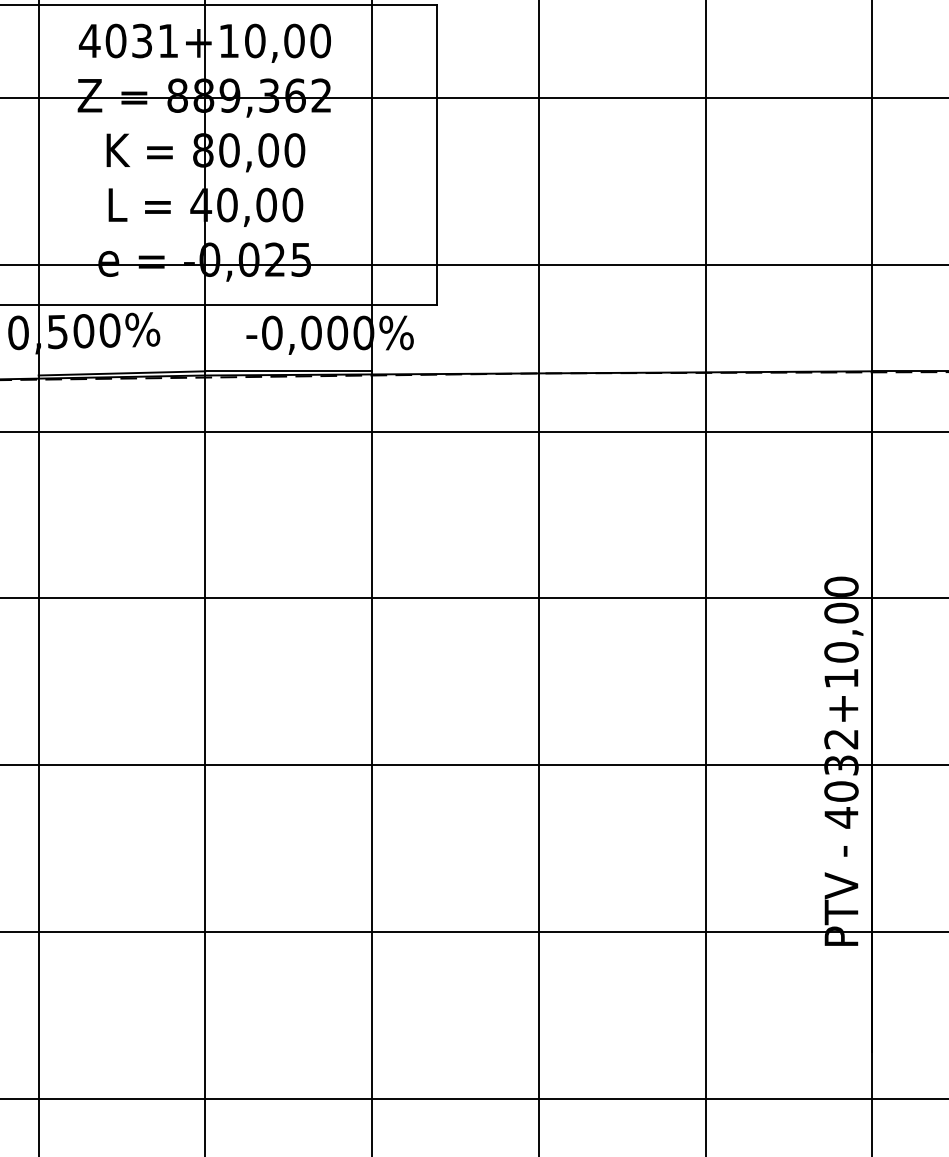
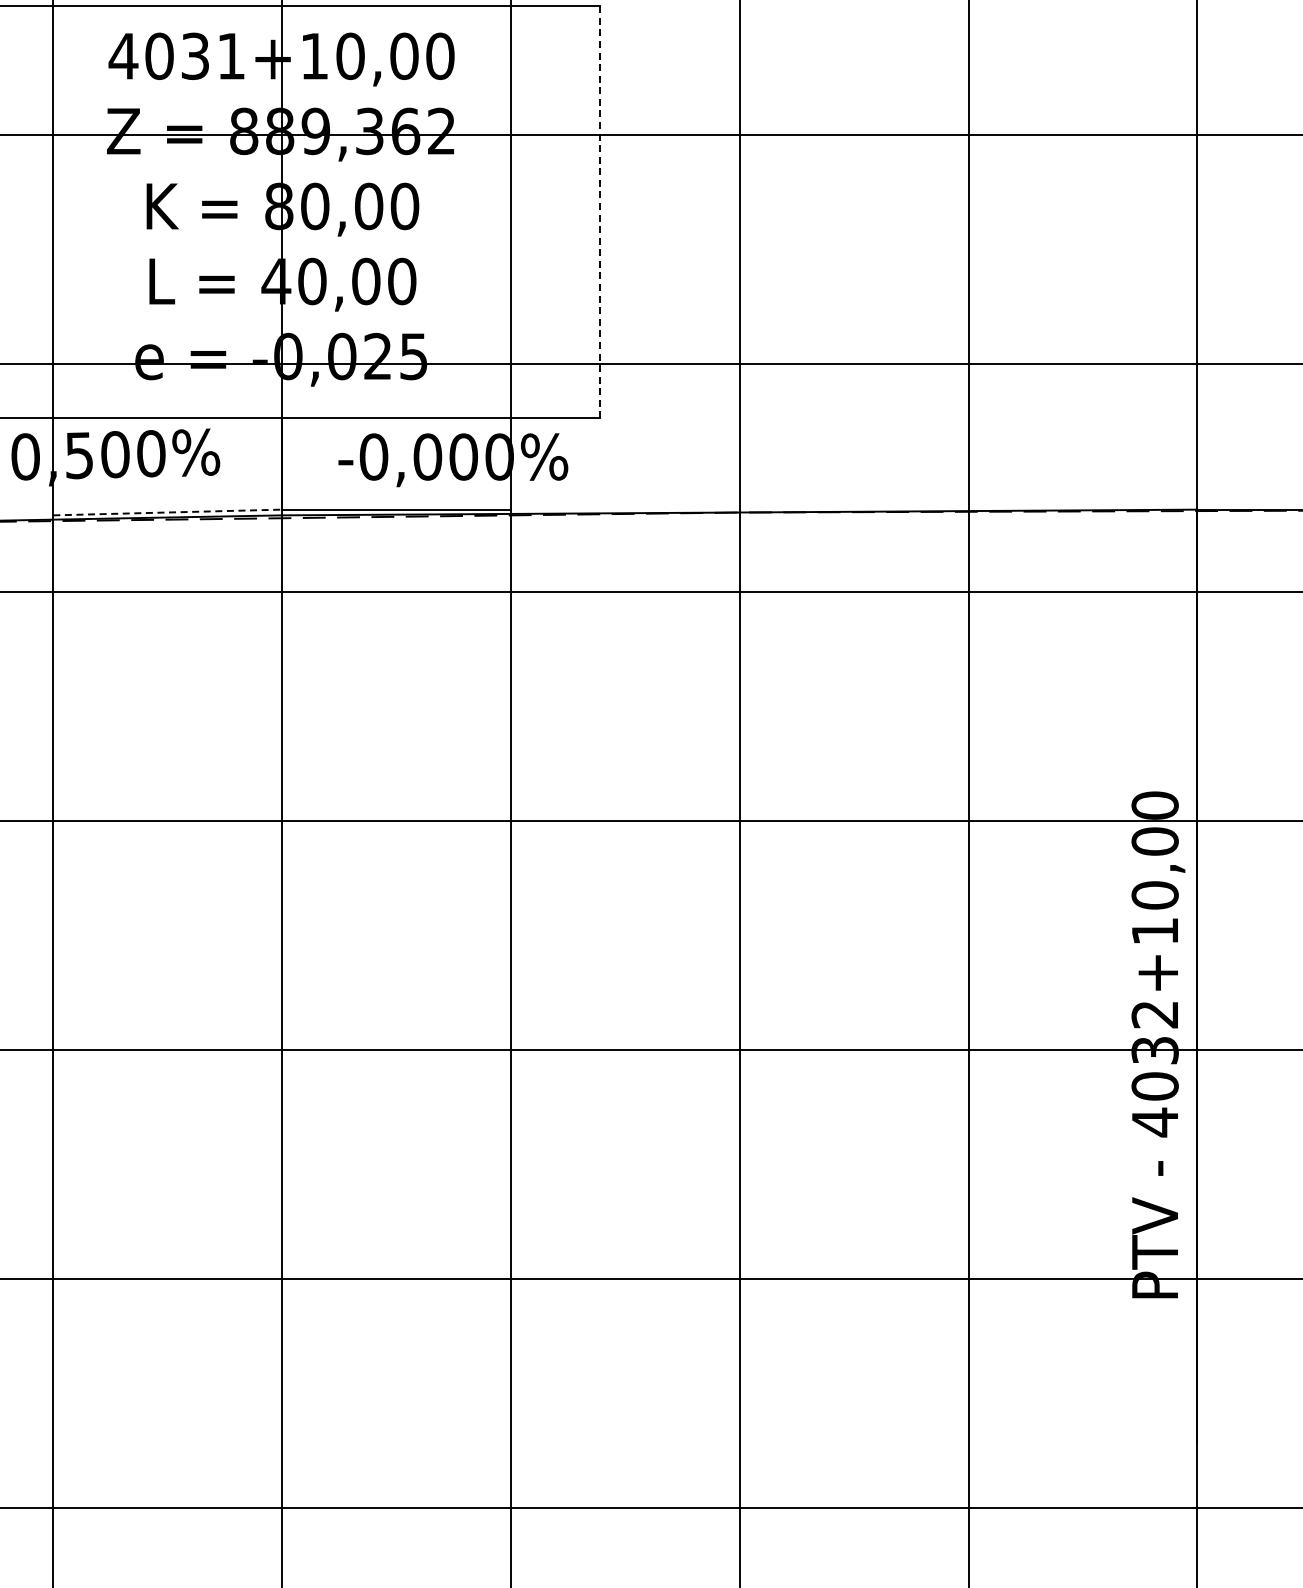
line: (436, 154) -> (599, 212), solid -> dashed
line: (122, 373) -> (168, 512), solid -> dashed

